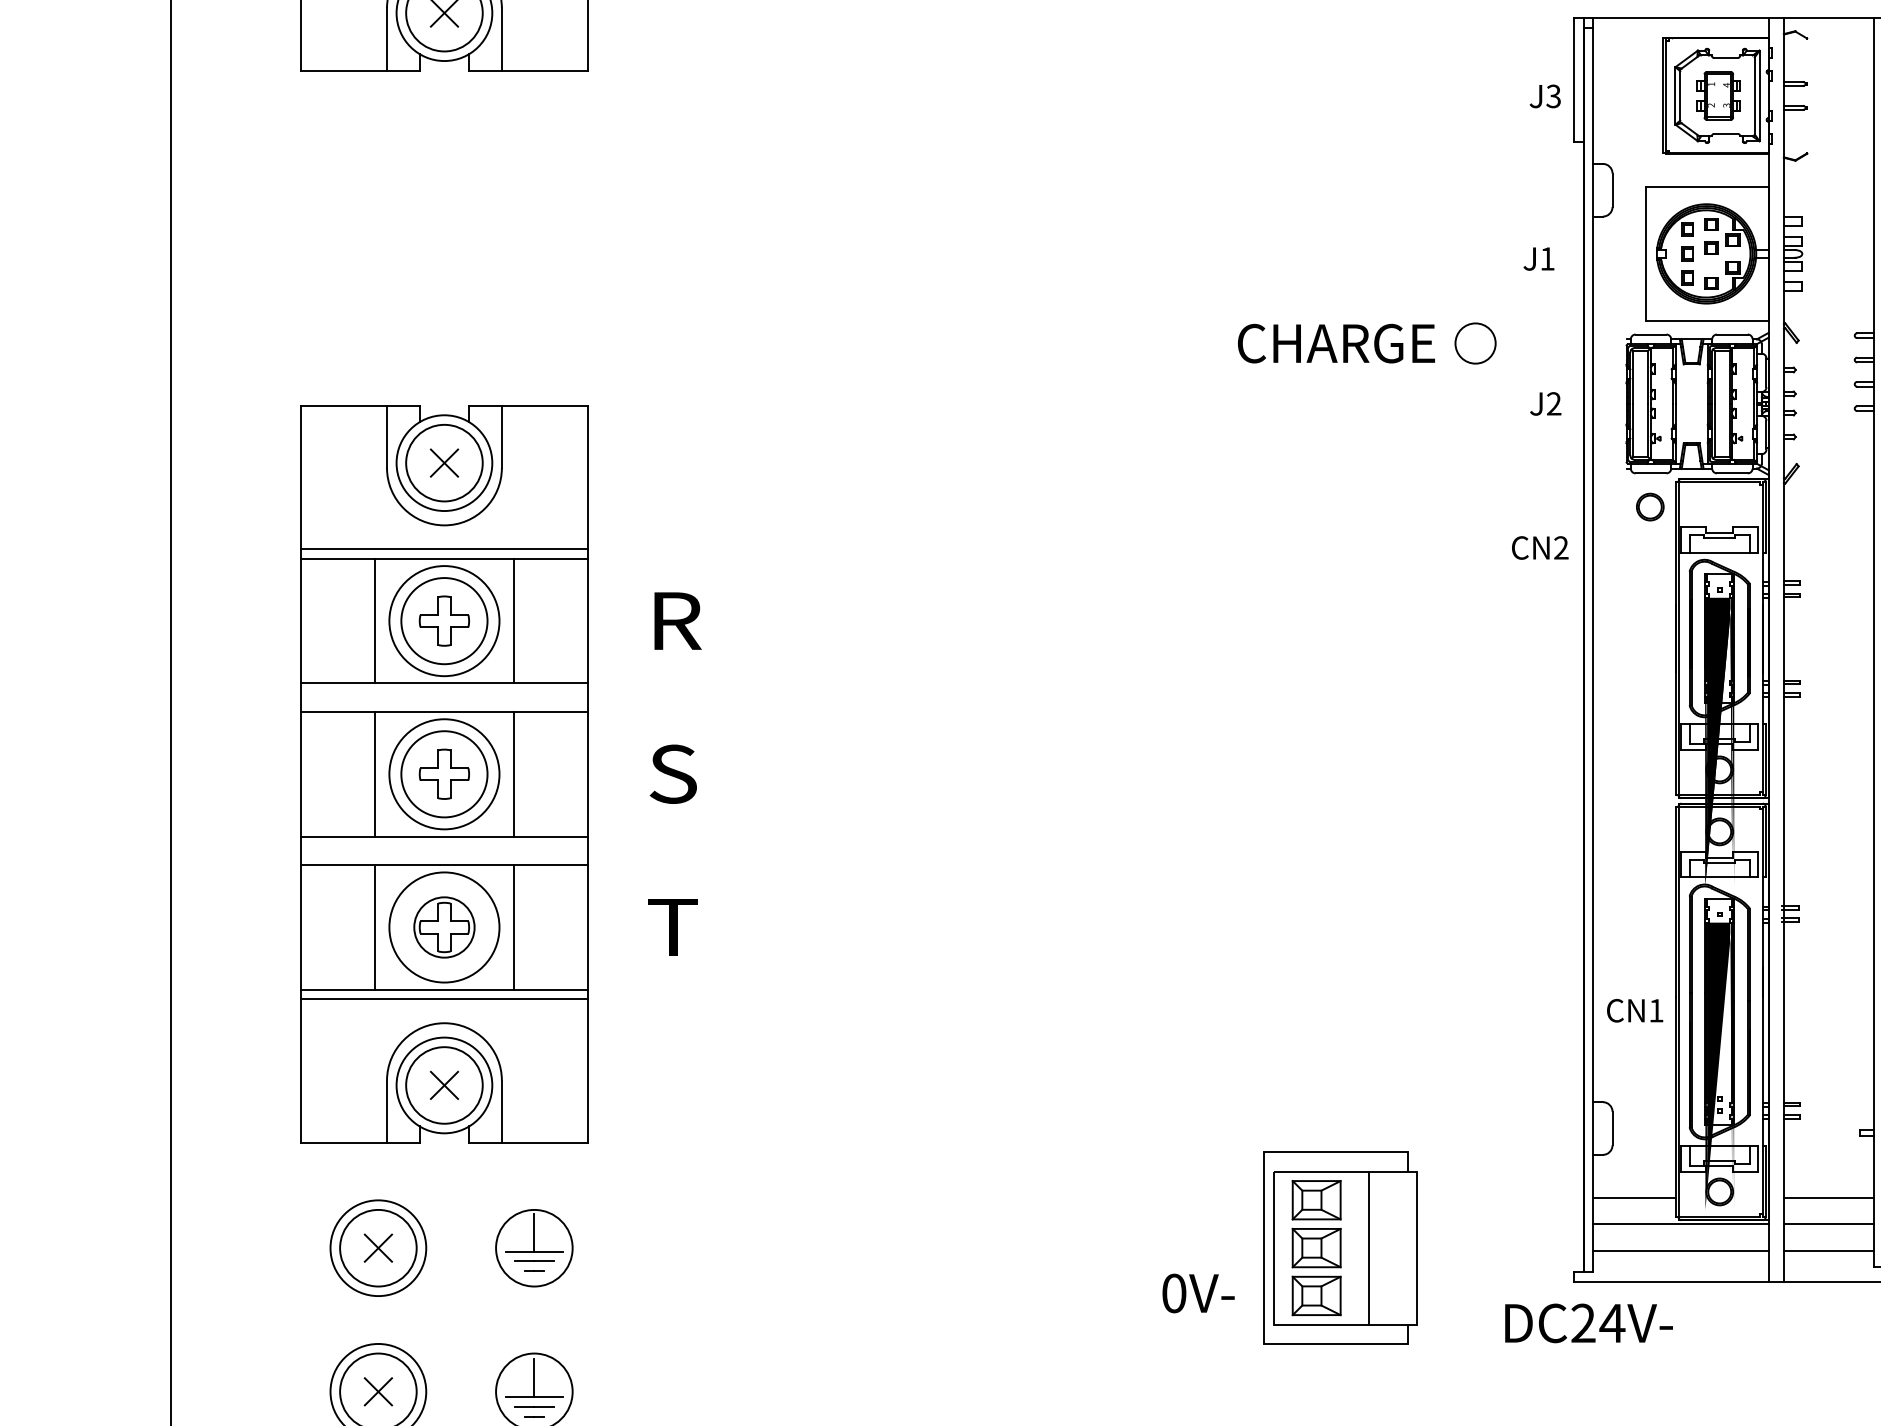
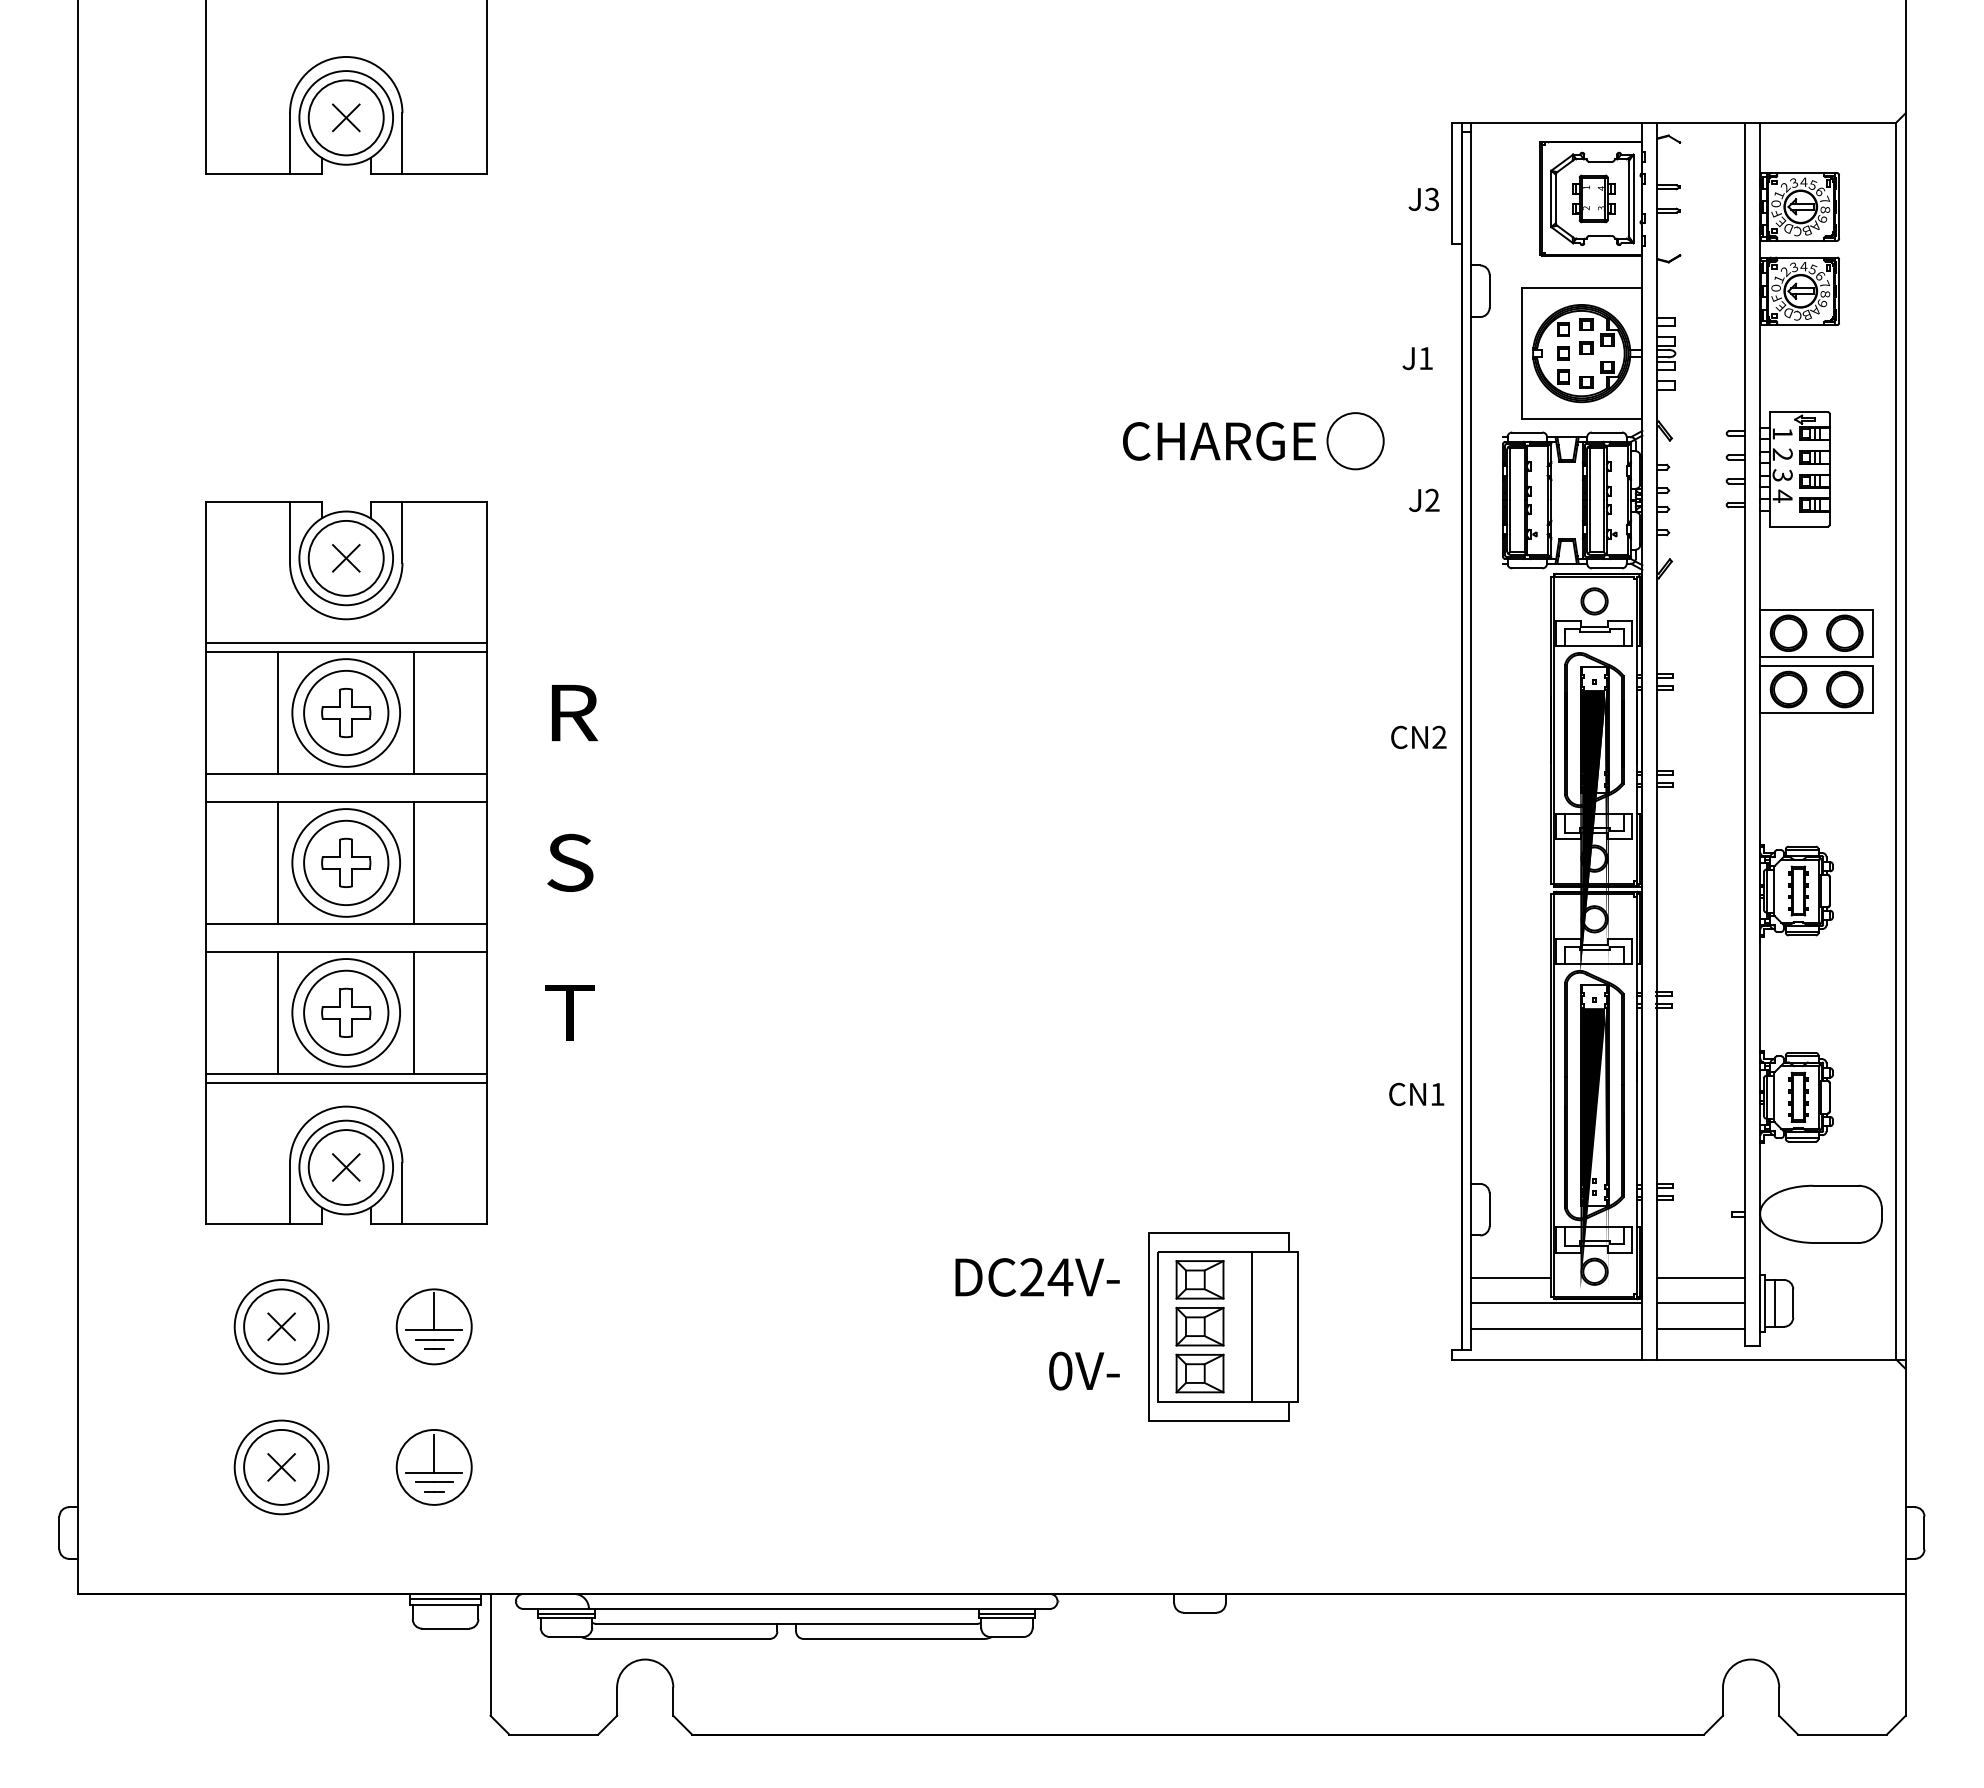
circle: (1475, 343) -> (1355, 441), size x1.43
part: (1650, 507) -> (1594, 601), moved
text: (1539, 547) -> (1418, 736), moved
circle: (444, 927) -> (346, 1012), size x1.43
text: (1634, 1009) -> (1416, 1093), moved
text: (1588, 1323) -> (1037, 1277), moved

